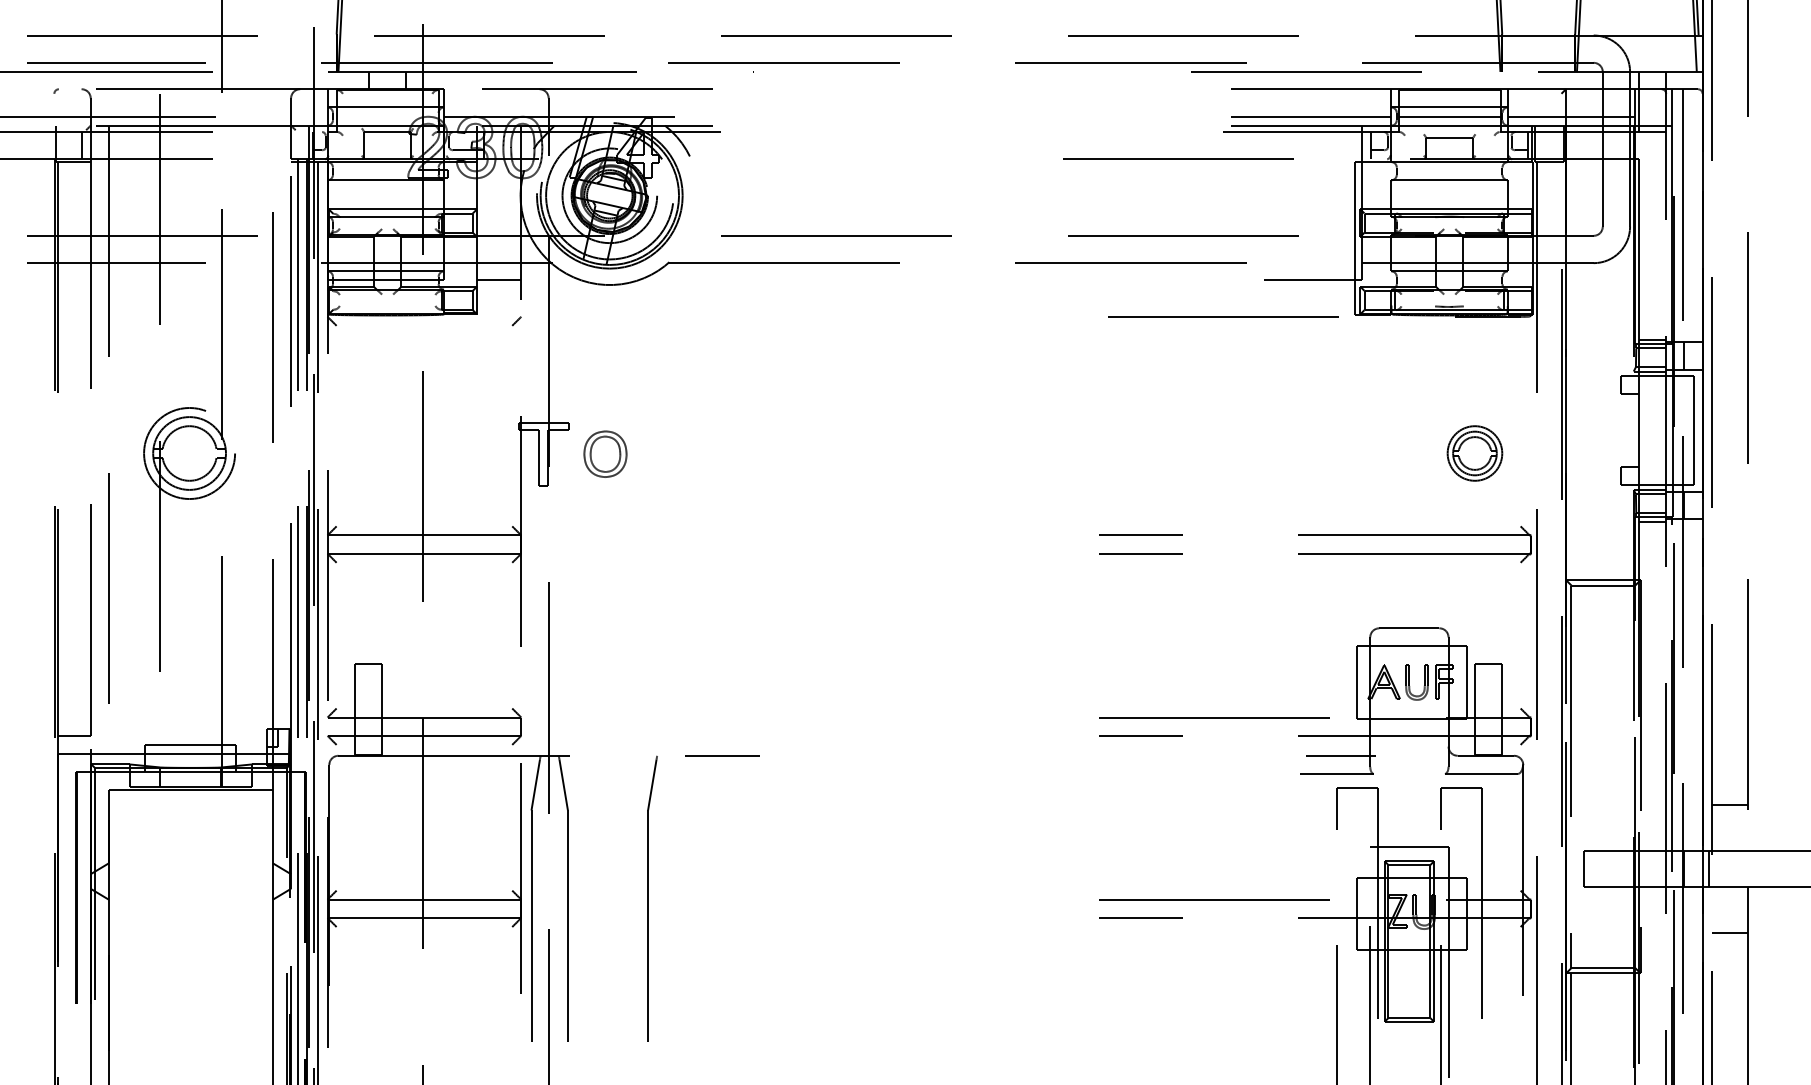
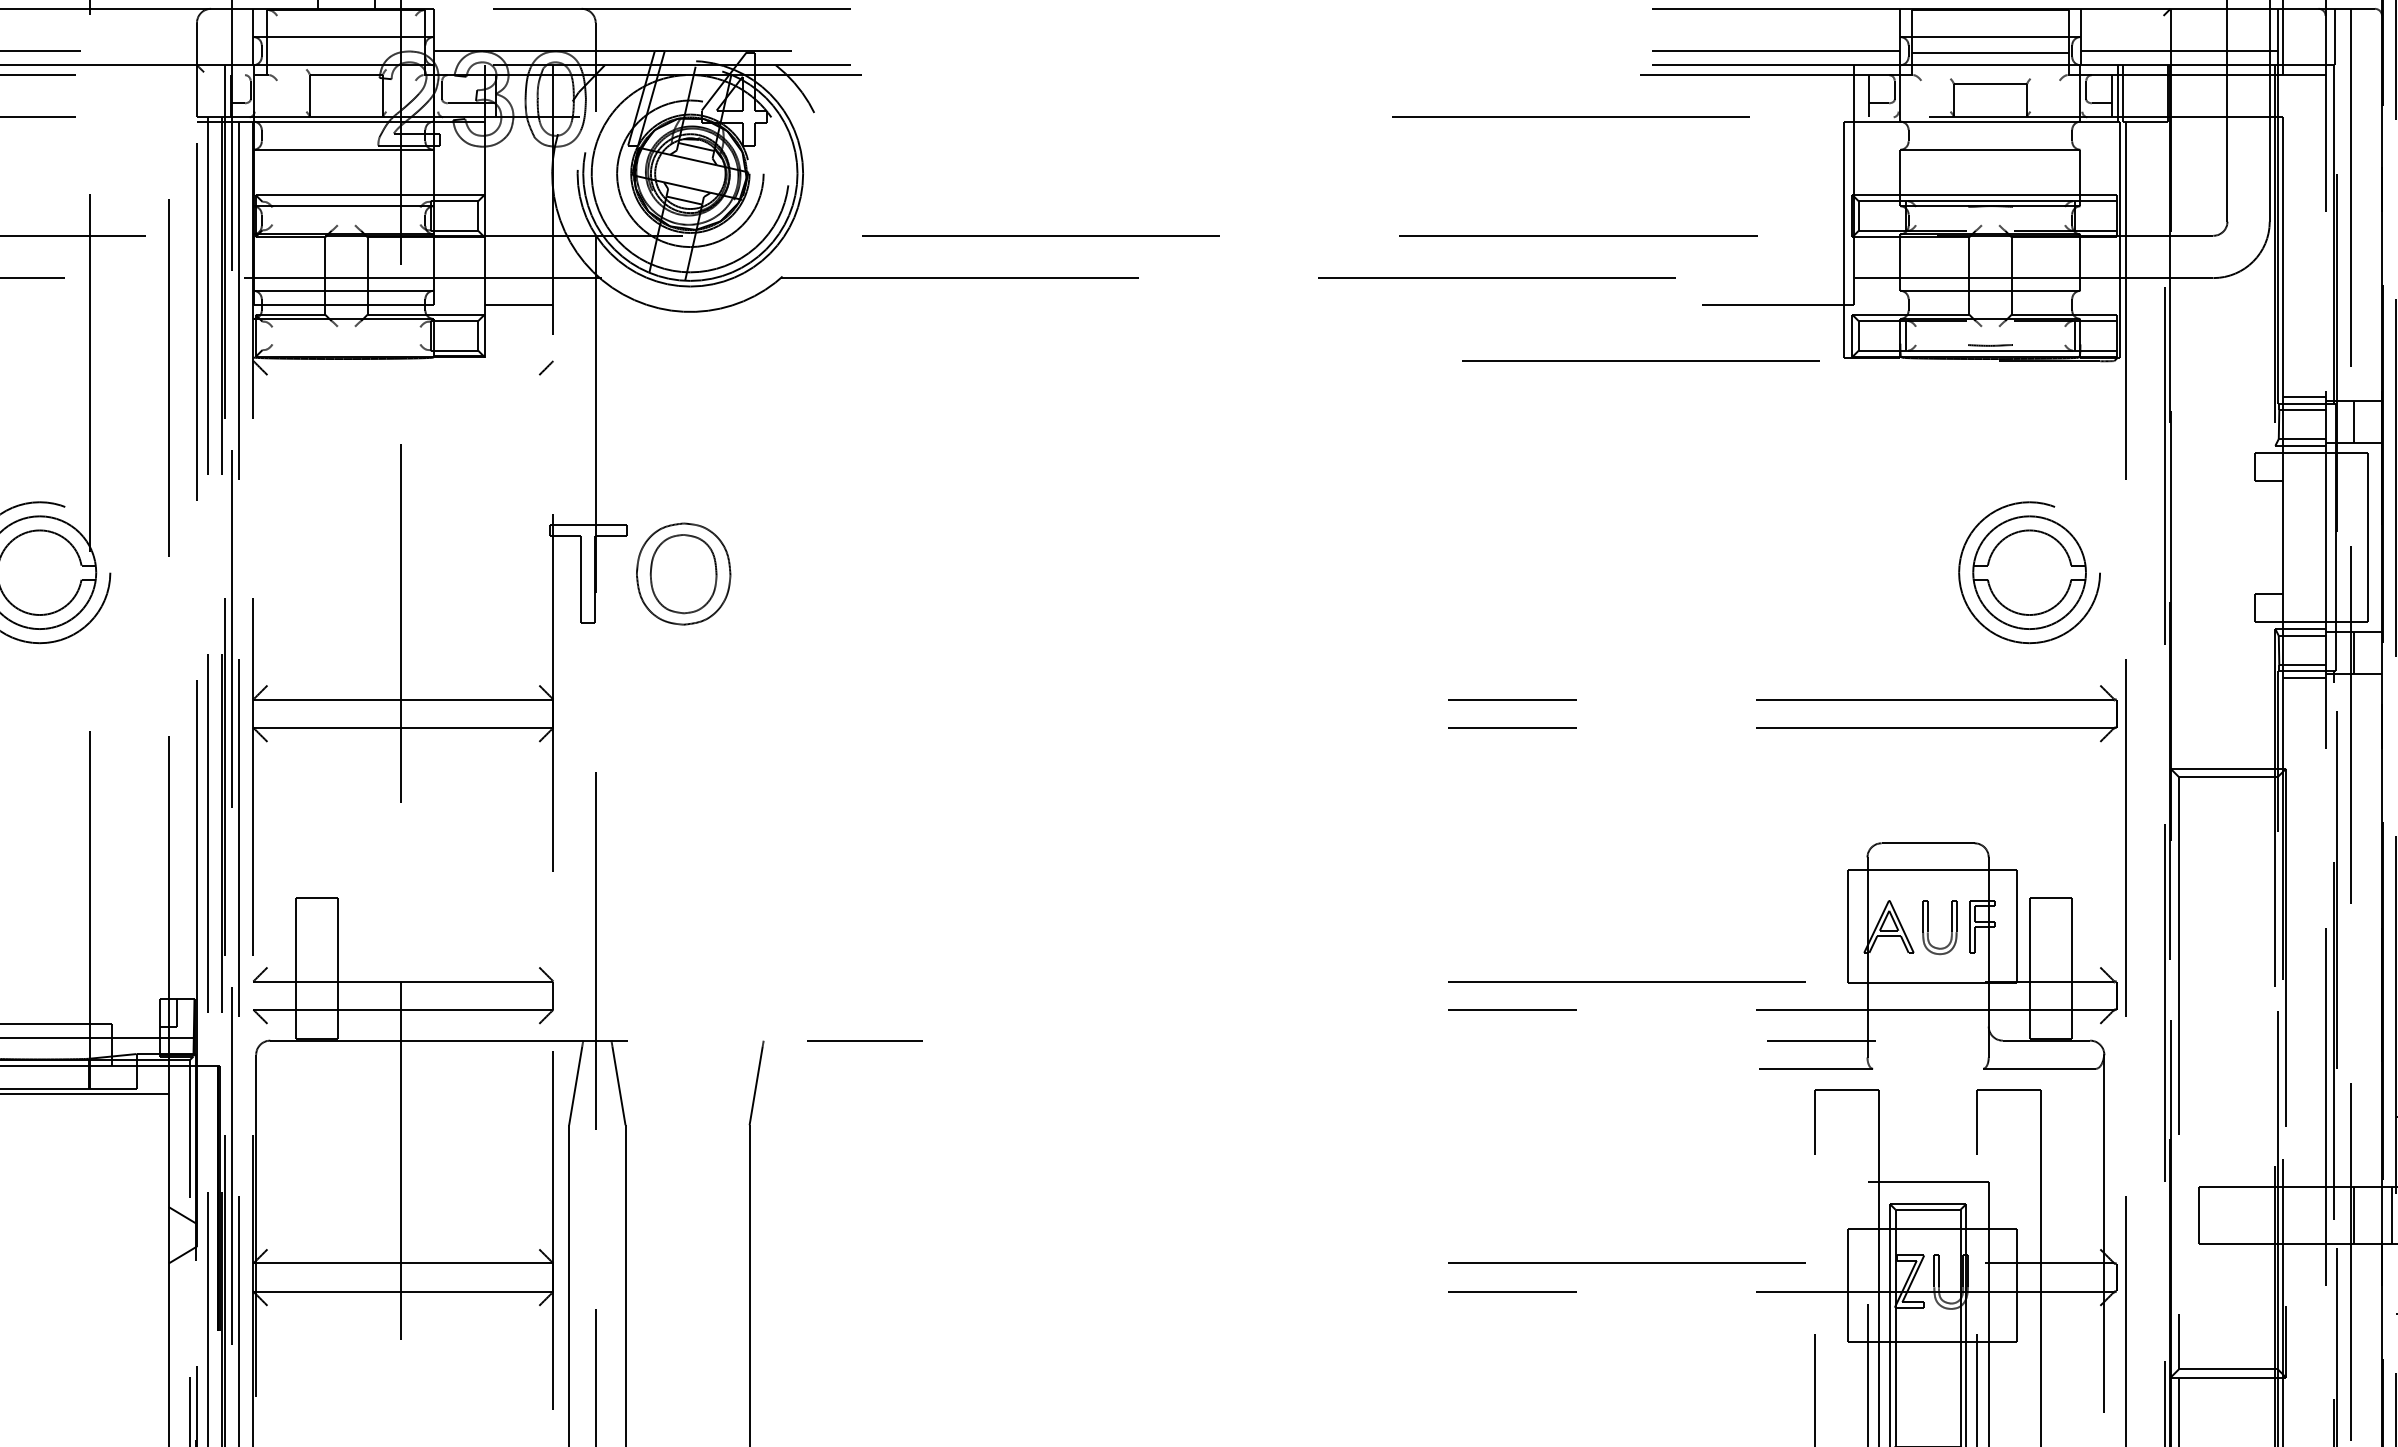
part: (605, 453) -> (683, 572), size x1.43
part: (1474, 453) -> (2028, 572), size x1.67

